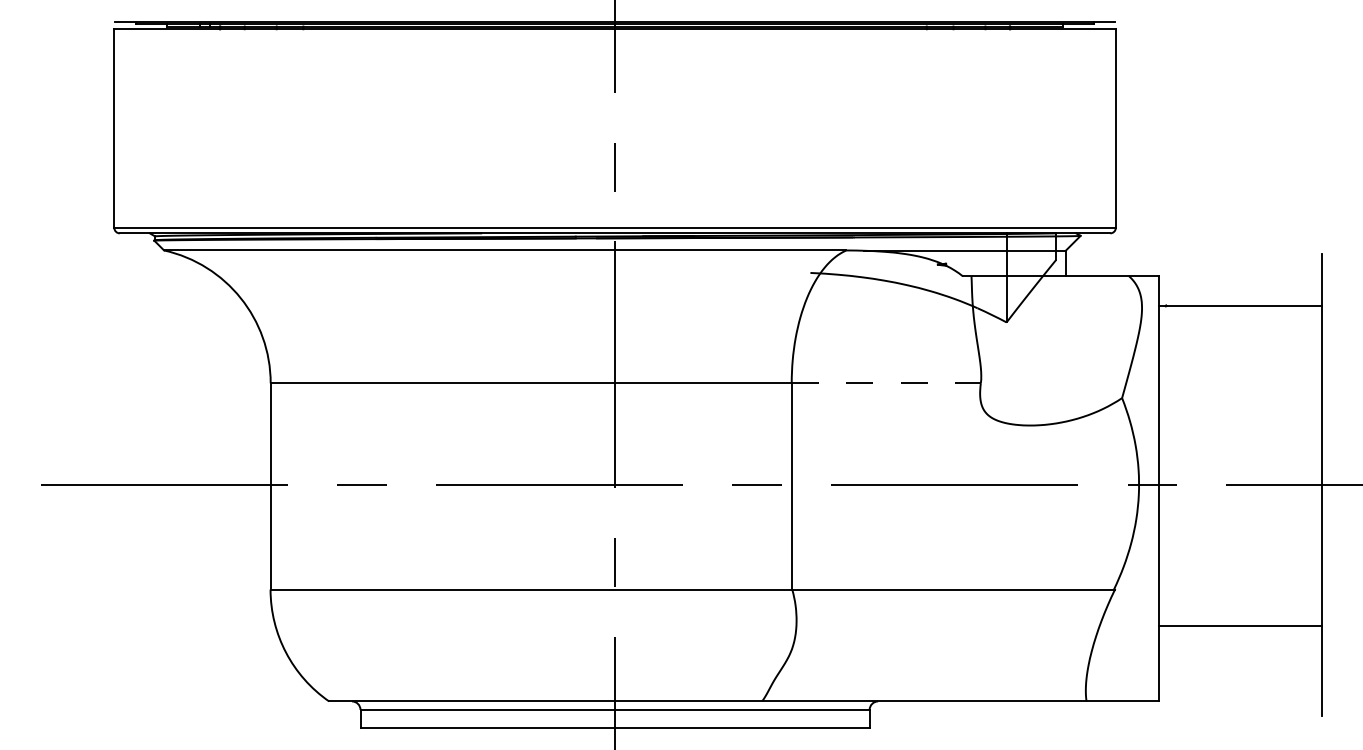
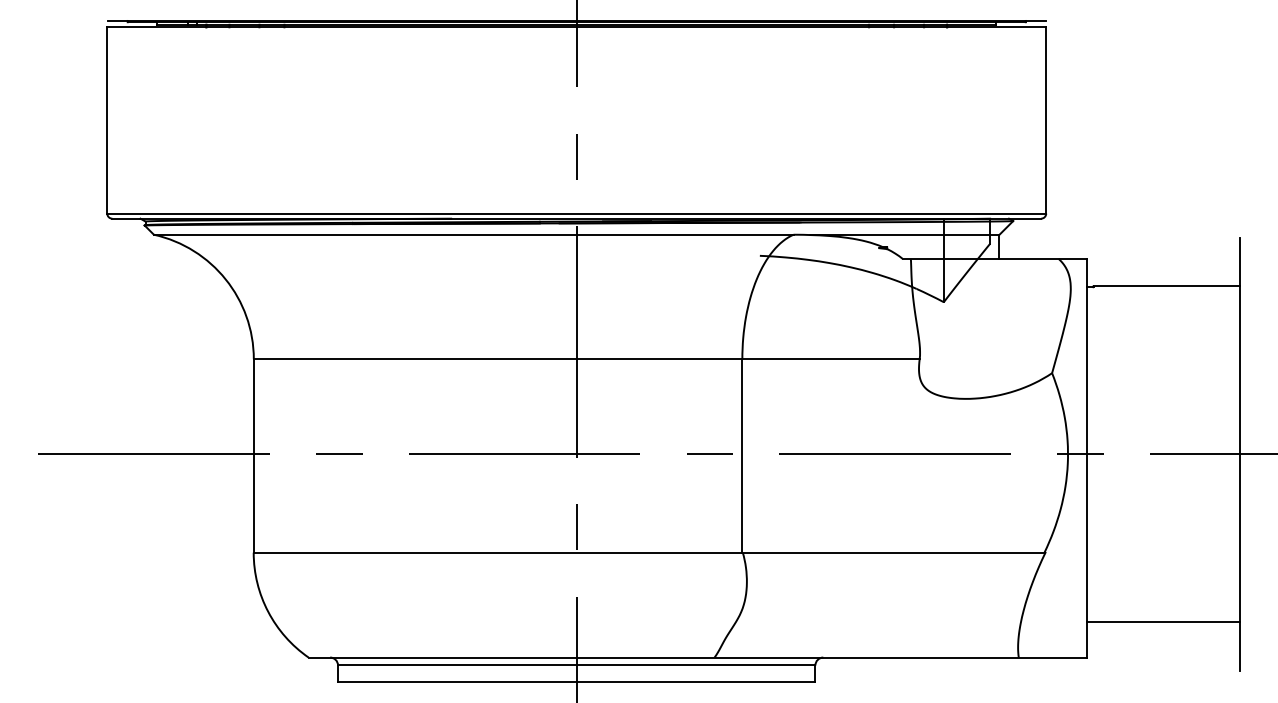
line: (886, 383) -> (831, 359), dashed -> solid
line: (1240, 626) -> (1163, 621), moved

